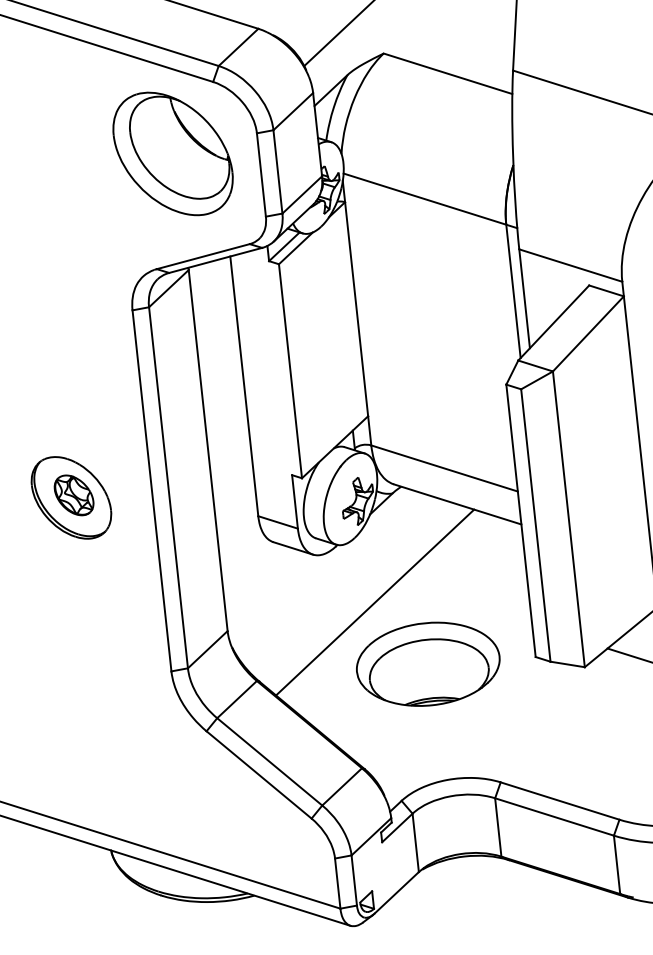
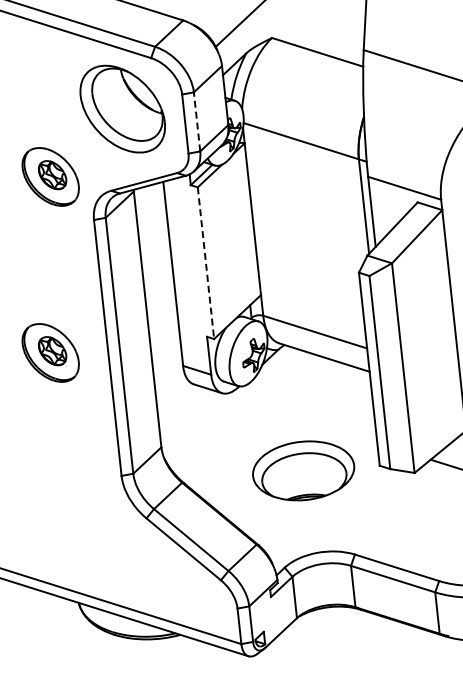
line: (278, 171) -> (197, 121), solid -> dashed
part: (71, 248) -> (50, 176), added
line: (291, 371) -> (206, 263), solid -> dashed
line: (374, 601) -> (265, 426), removed

